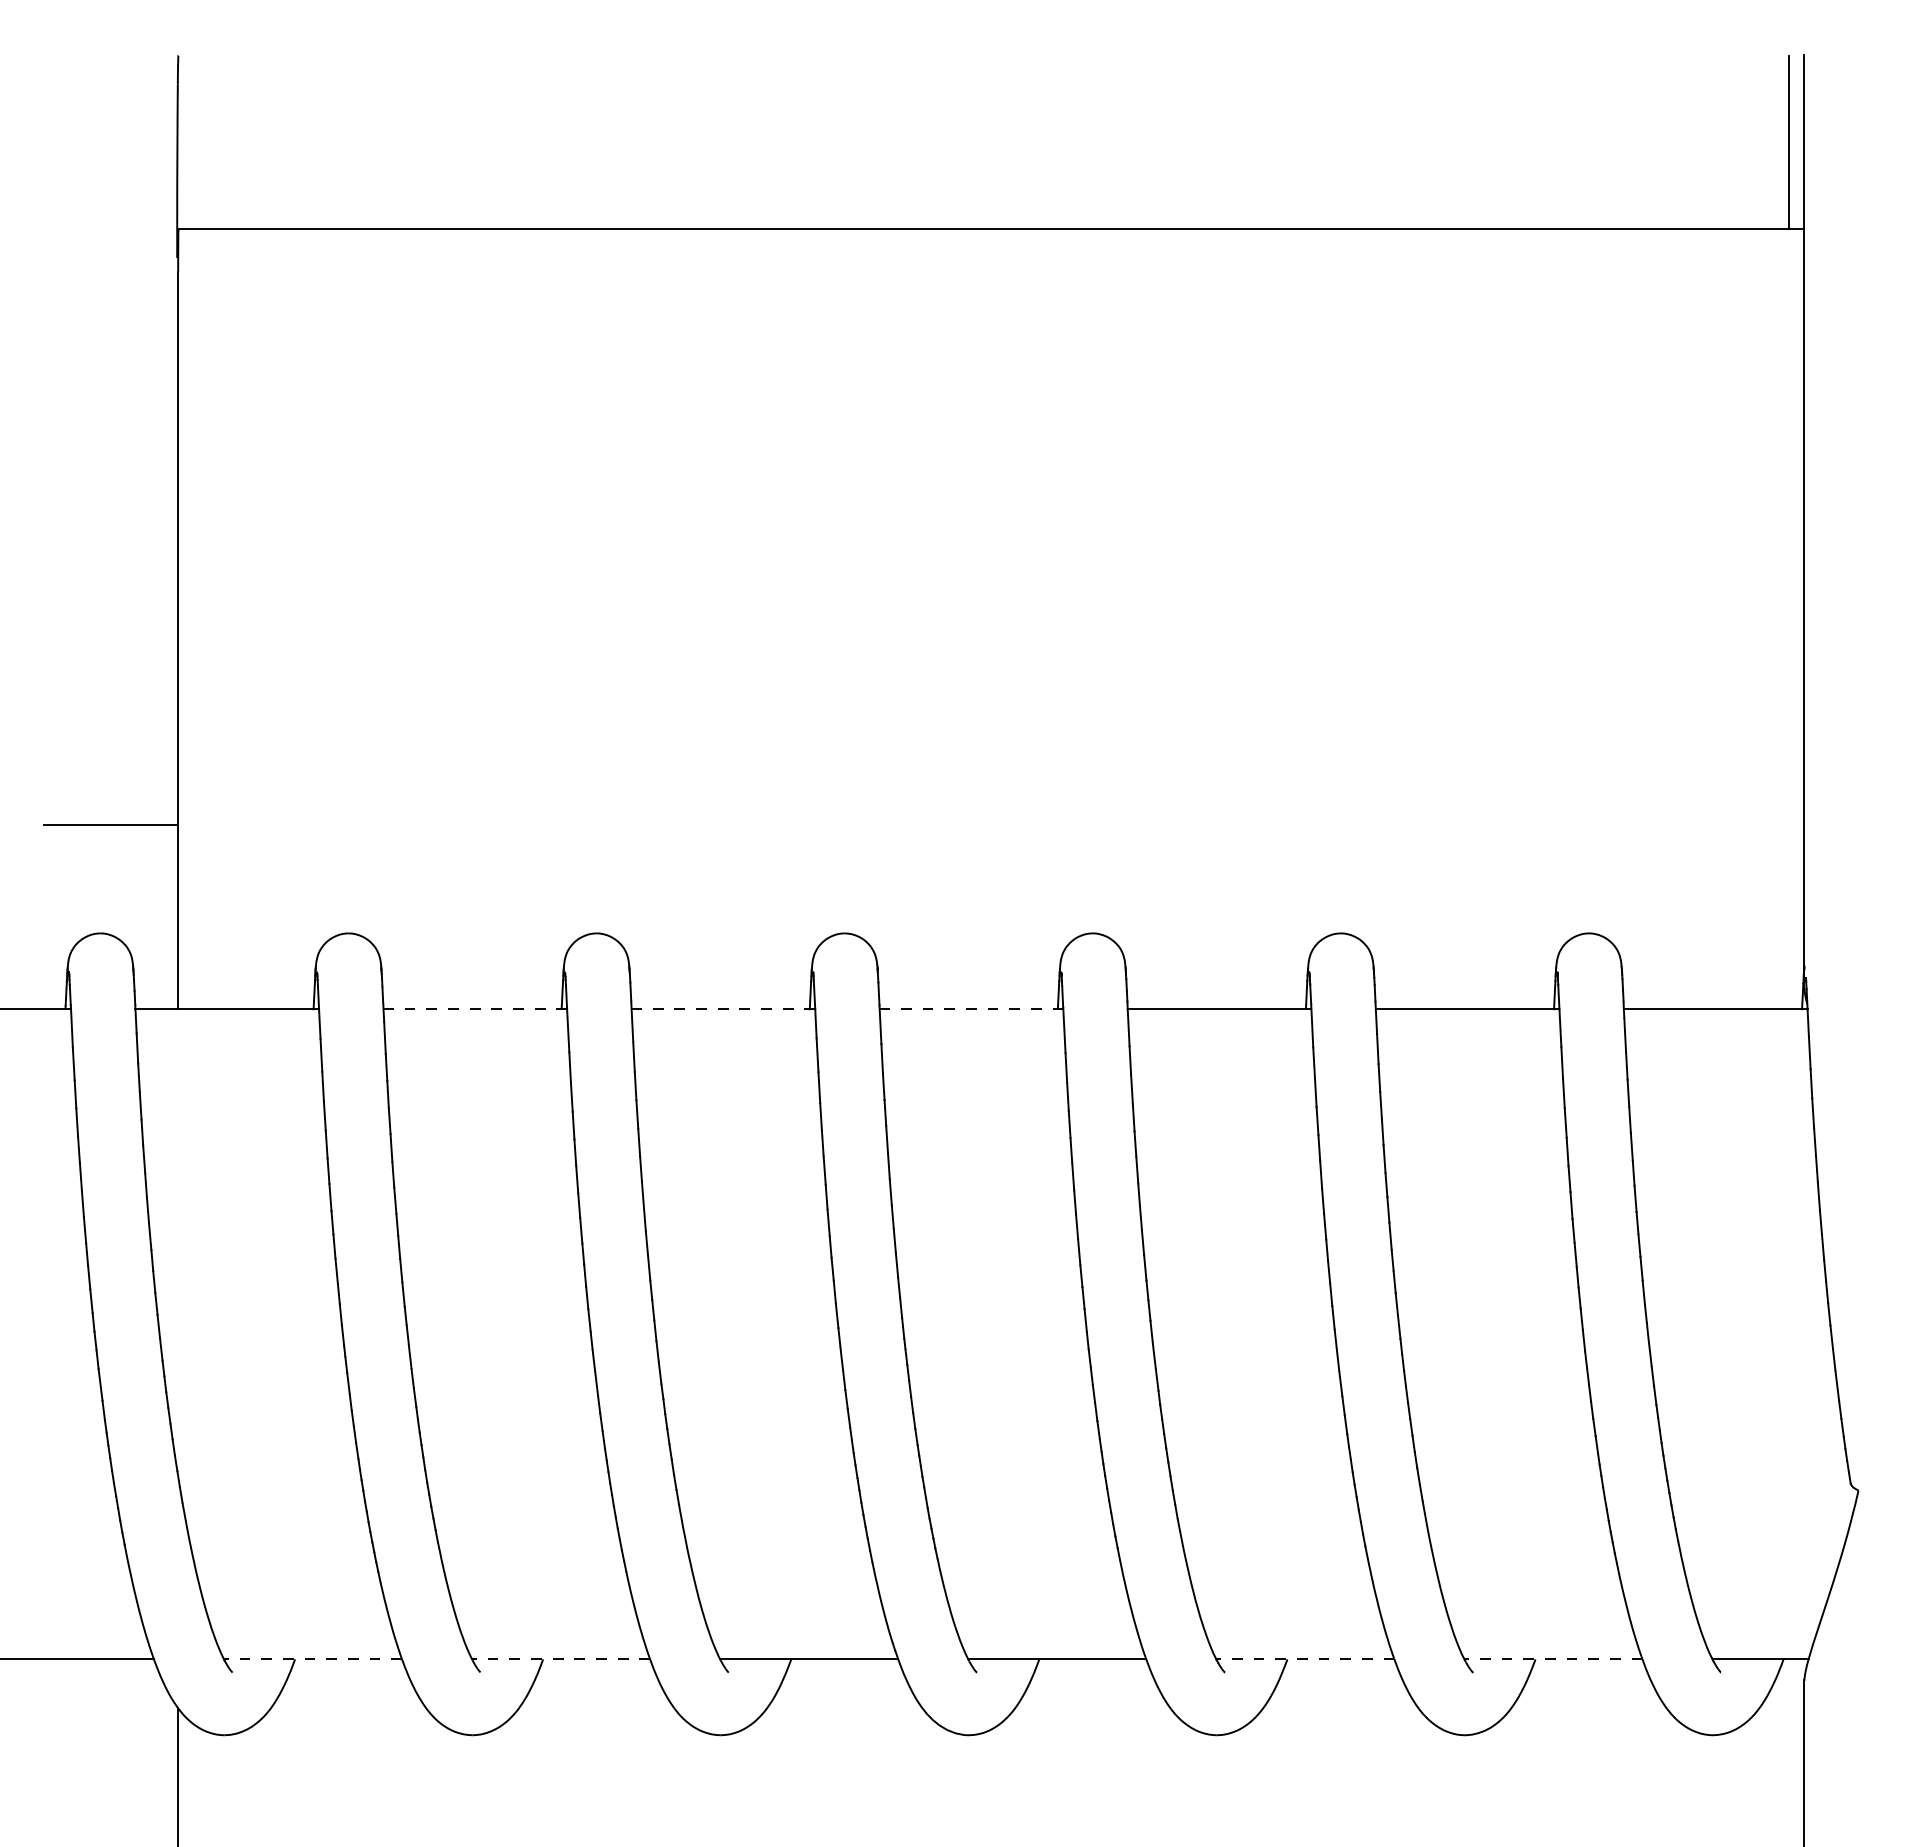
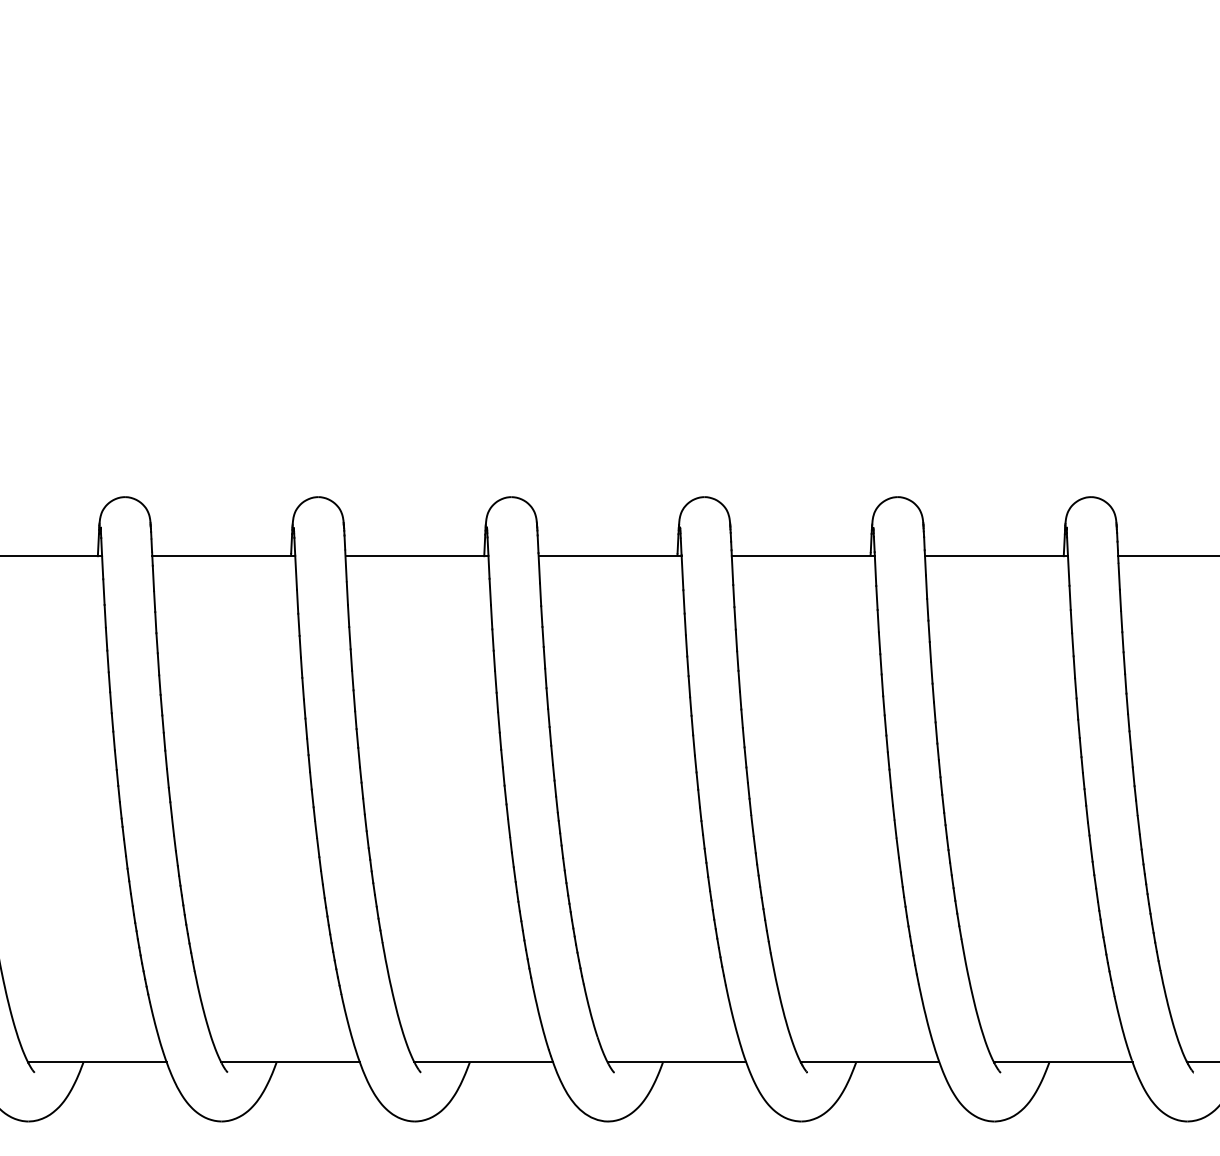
line: (475, 1009) -> (223, 556), dashed -> solid
line: (723, 1009) -> (417, 556), dashed -> solid
line: (971, 1009) -> (610, 556), dashed -> solid
line: (312, 1659) -> (97, 1062), dashed -> solid
line: (560, 1659) -> (290, 1062), dashed -> solid
line: (1304, 1659) -> (869, 1062), dashed -> solid
line: (1552, 1659) -> (1062, 1062), dashed -> solid

